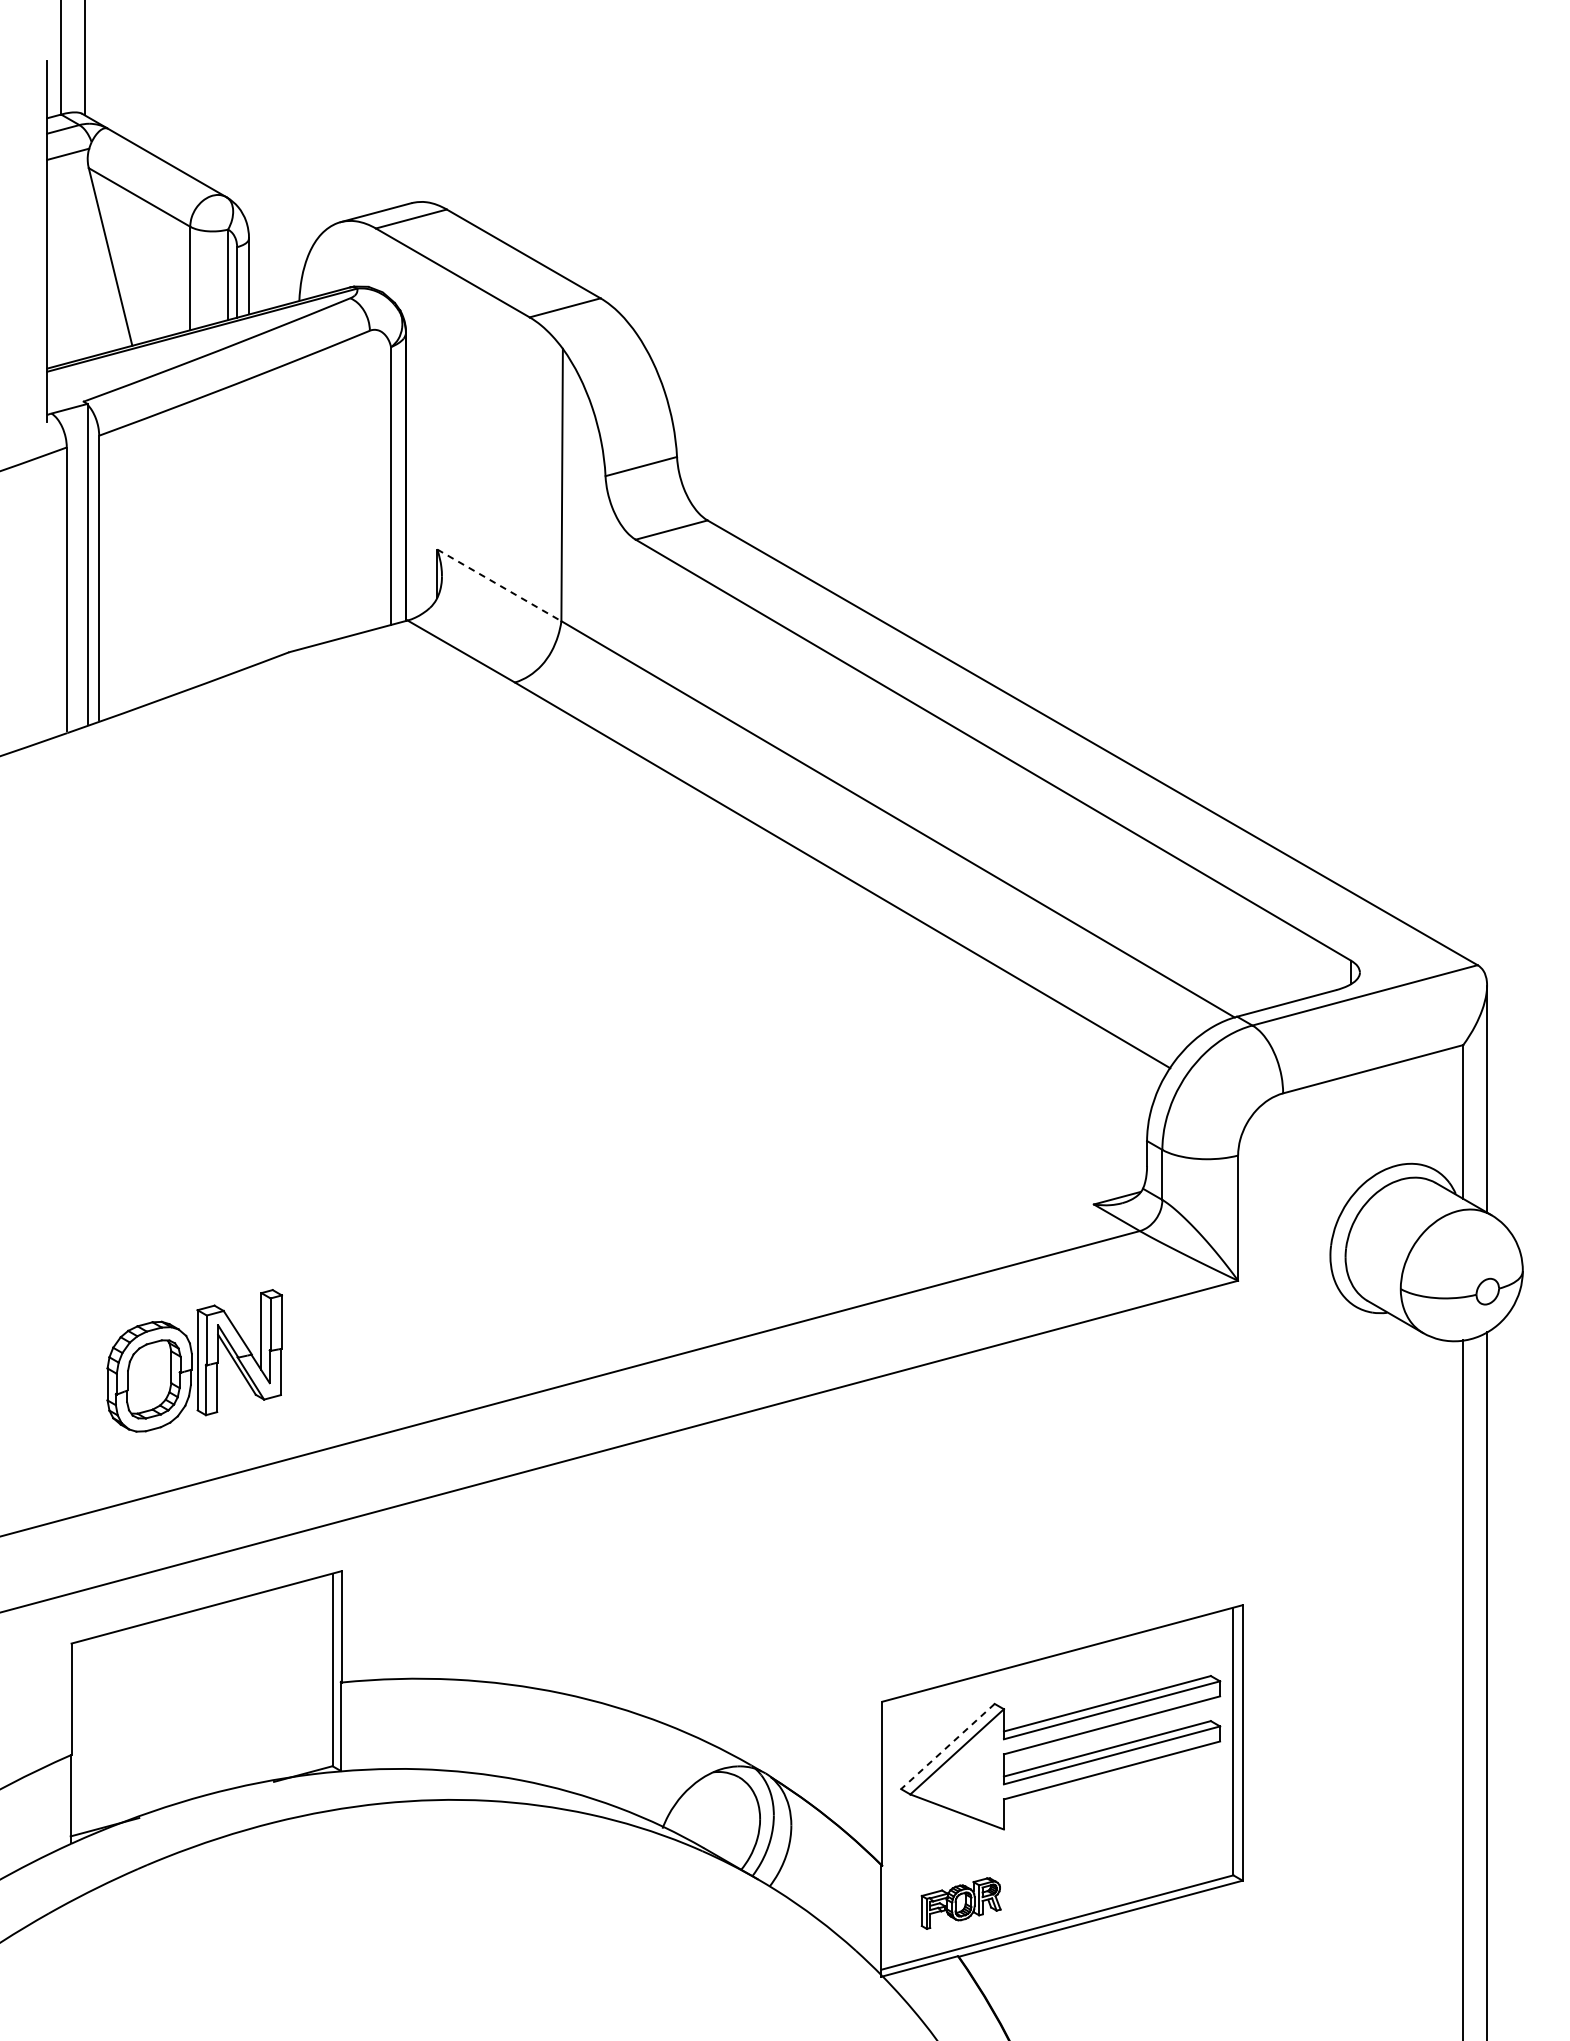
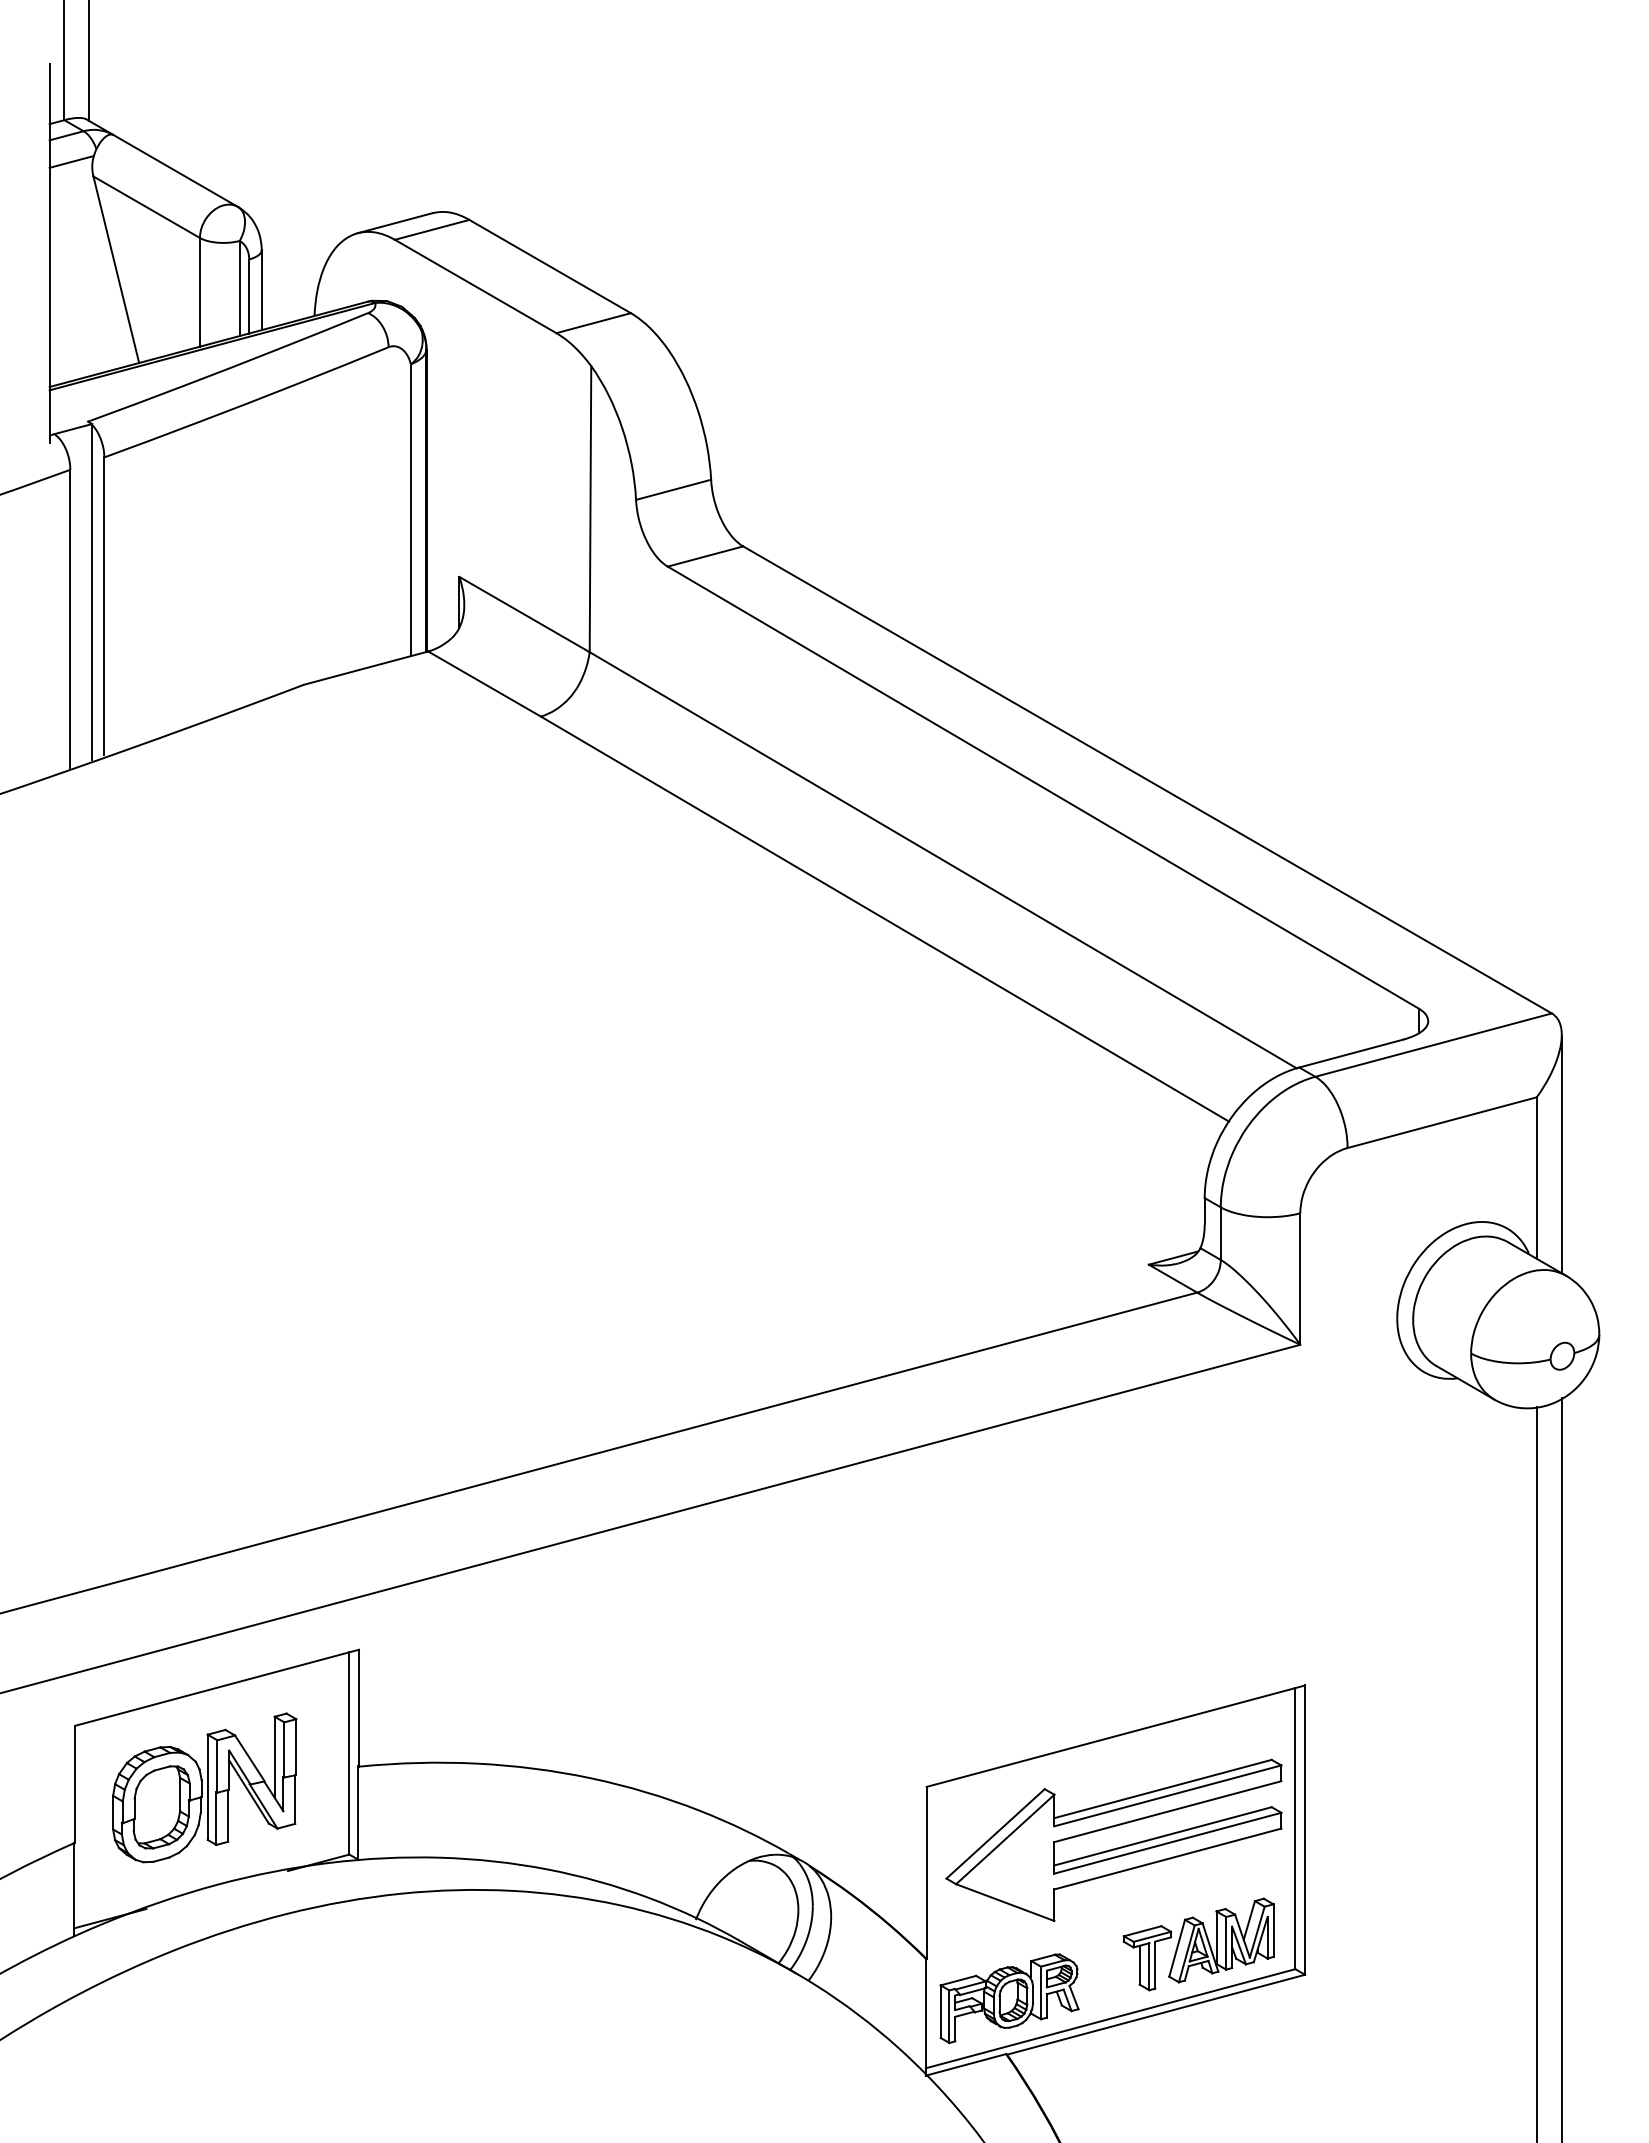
line: (499, 585) -> (524, 614), dashed -> solid
part: (194, 1360) -> (204, 1787), moved
line: (947, 1747) -> (995, 1834), dashed -> solid
part: (1141, 1851) -> (1198, 1944), added
part: (961, 1903) -> (1009, 1998), size x1.67

